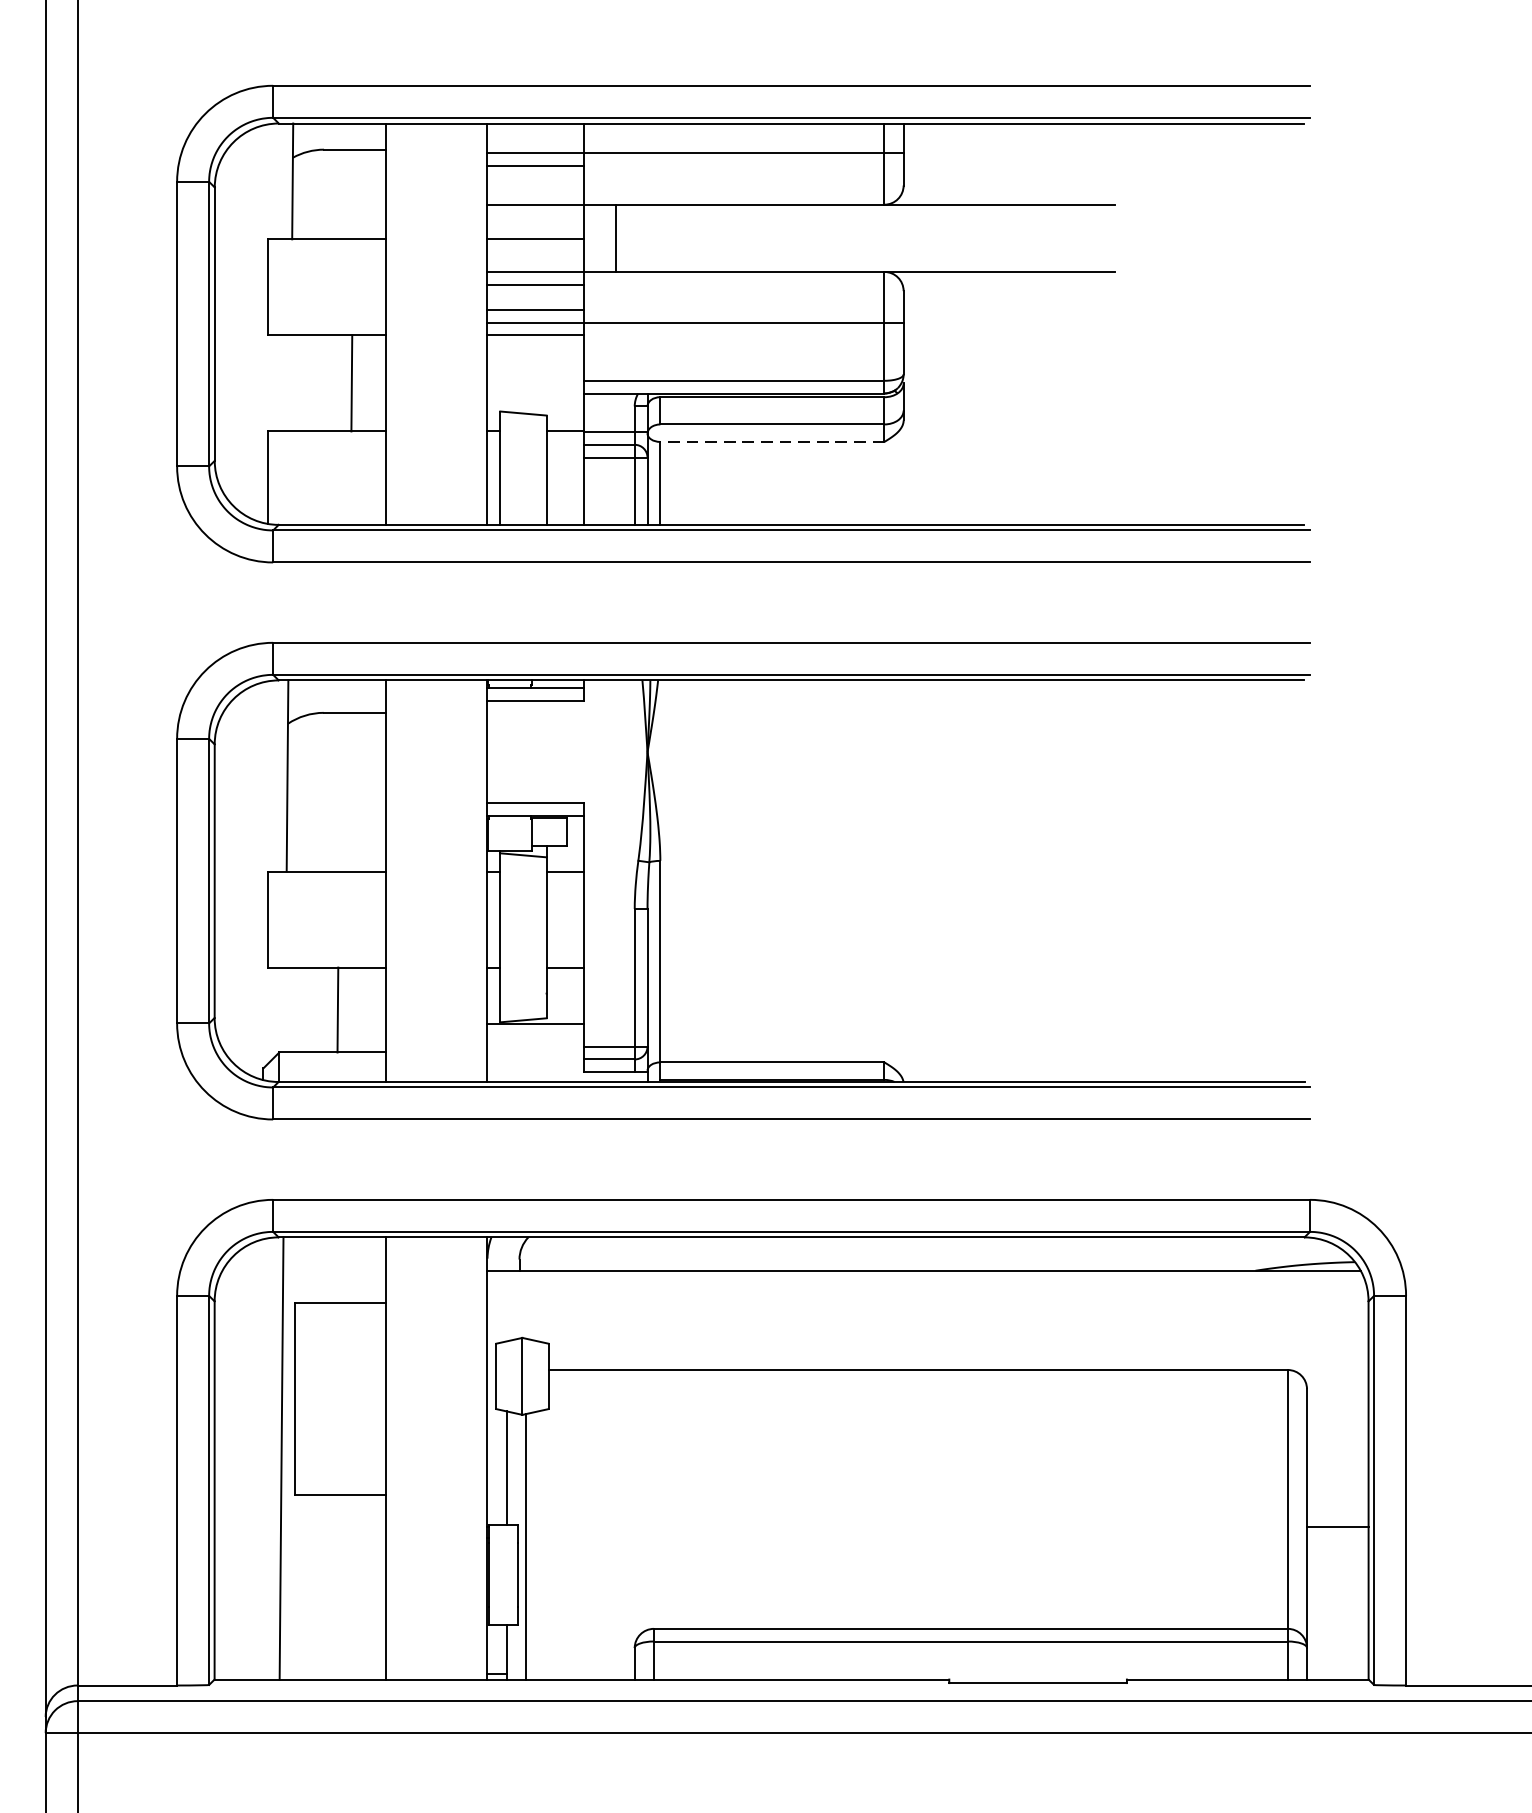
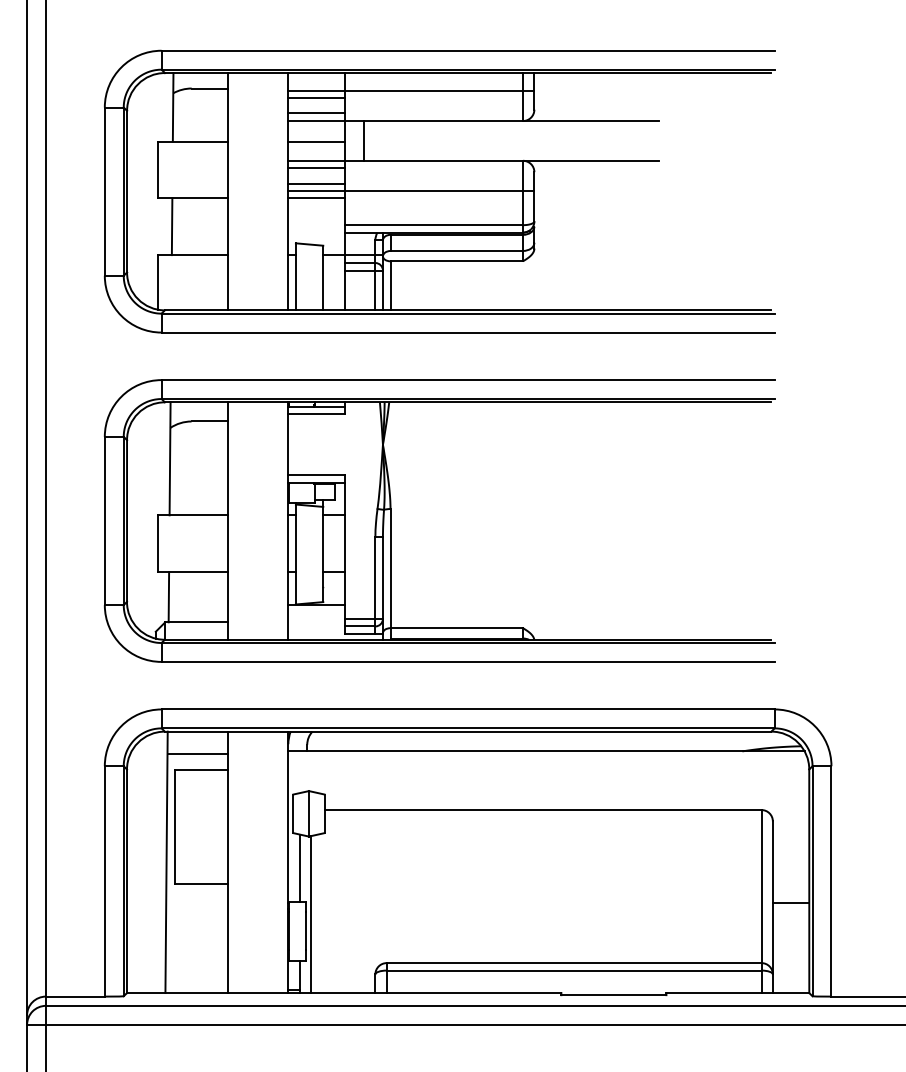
line: (535, 191) -> (316, 113), added
line: (350, 383) -> (171, 226), moved
line: (771, 442) -> (456, 261), dashed -> solid
line: (337, 1010) -> (168, 597), moved
line: (333, 1276) -> (197, 754), added

